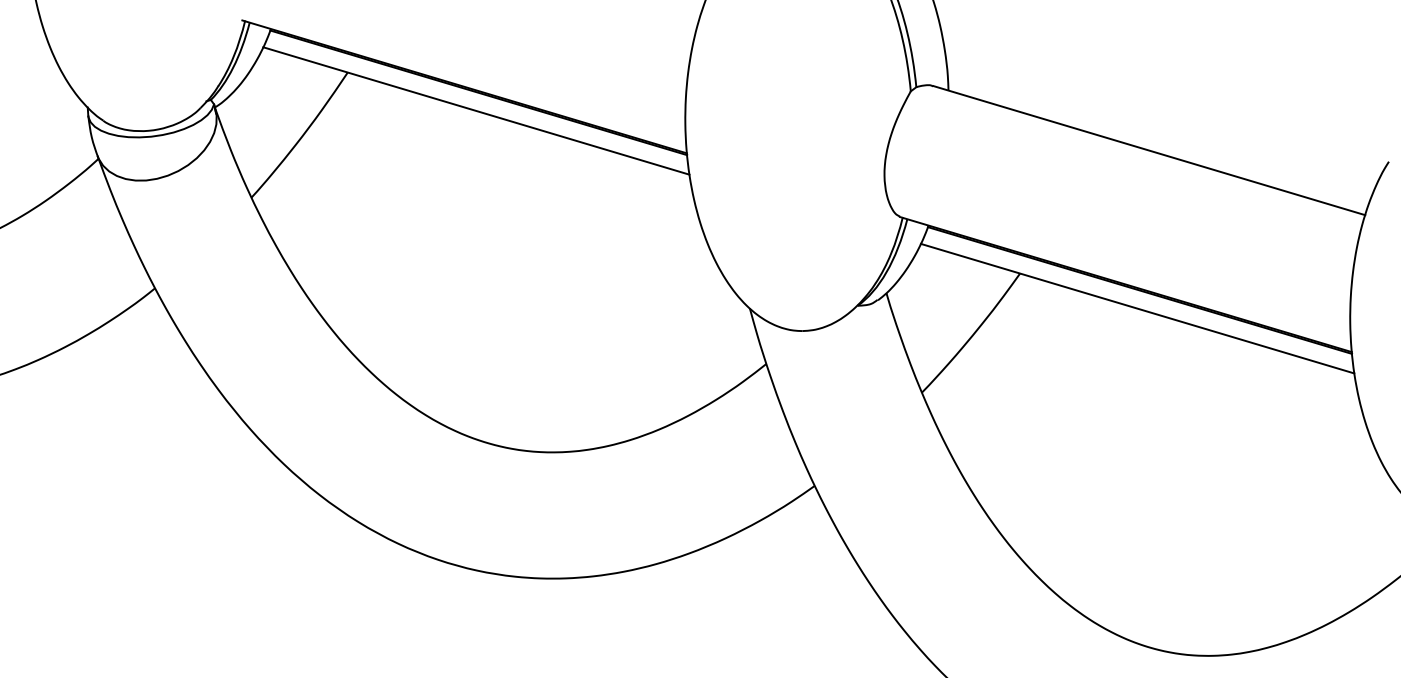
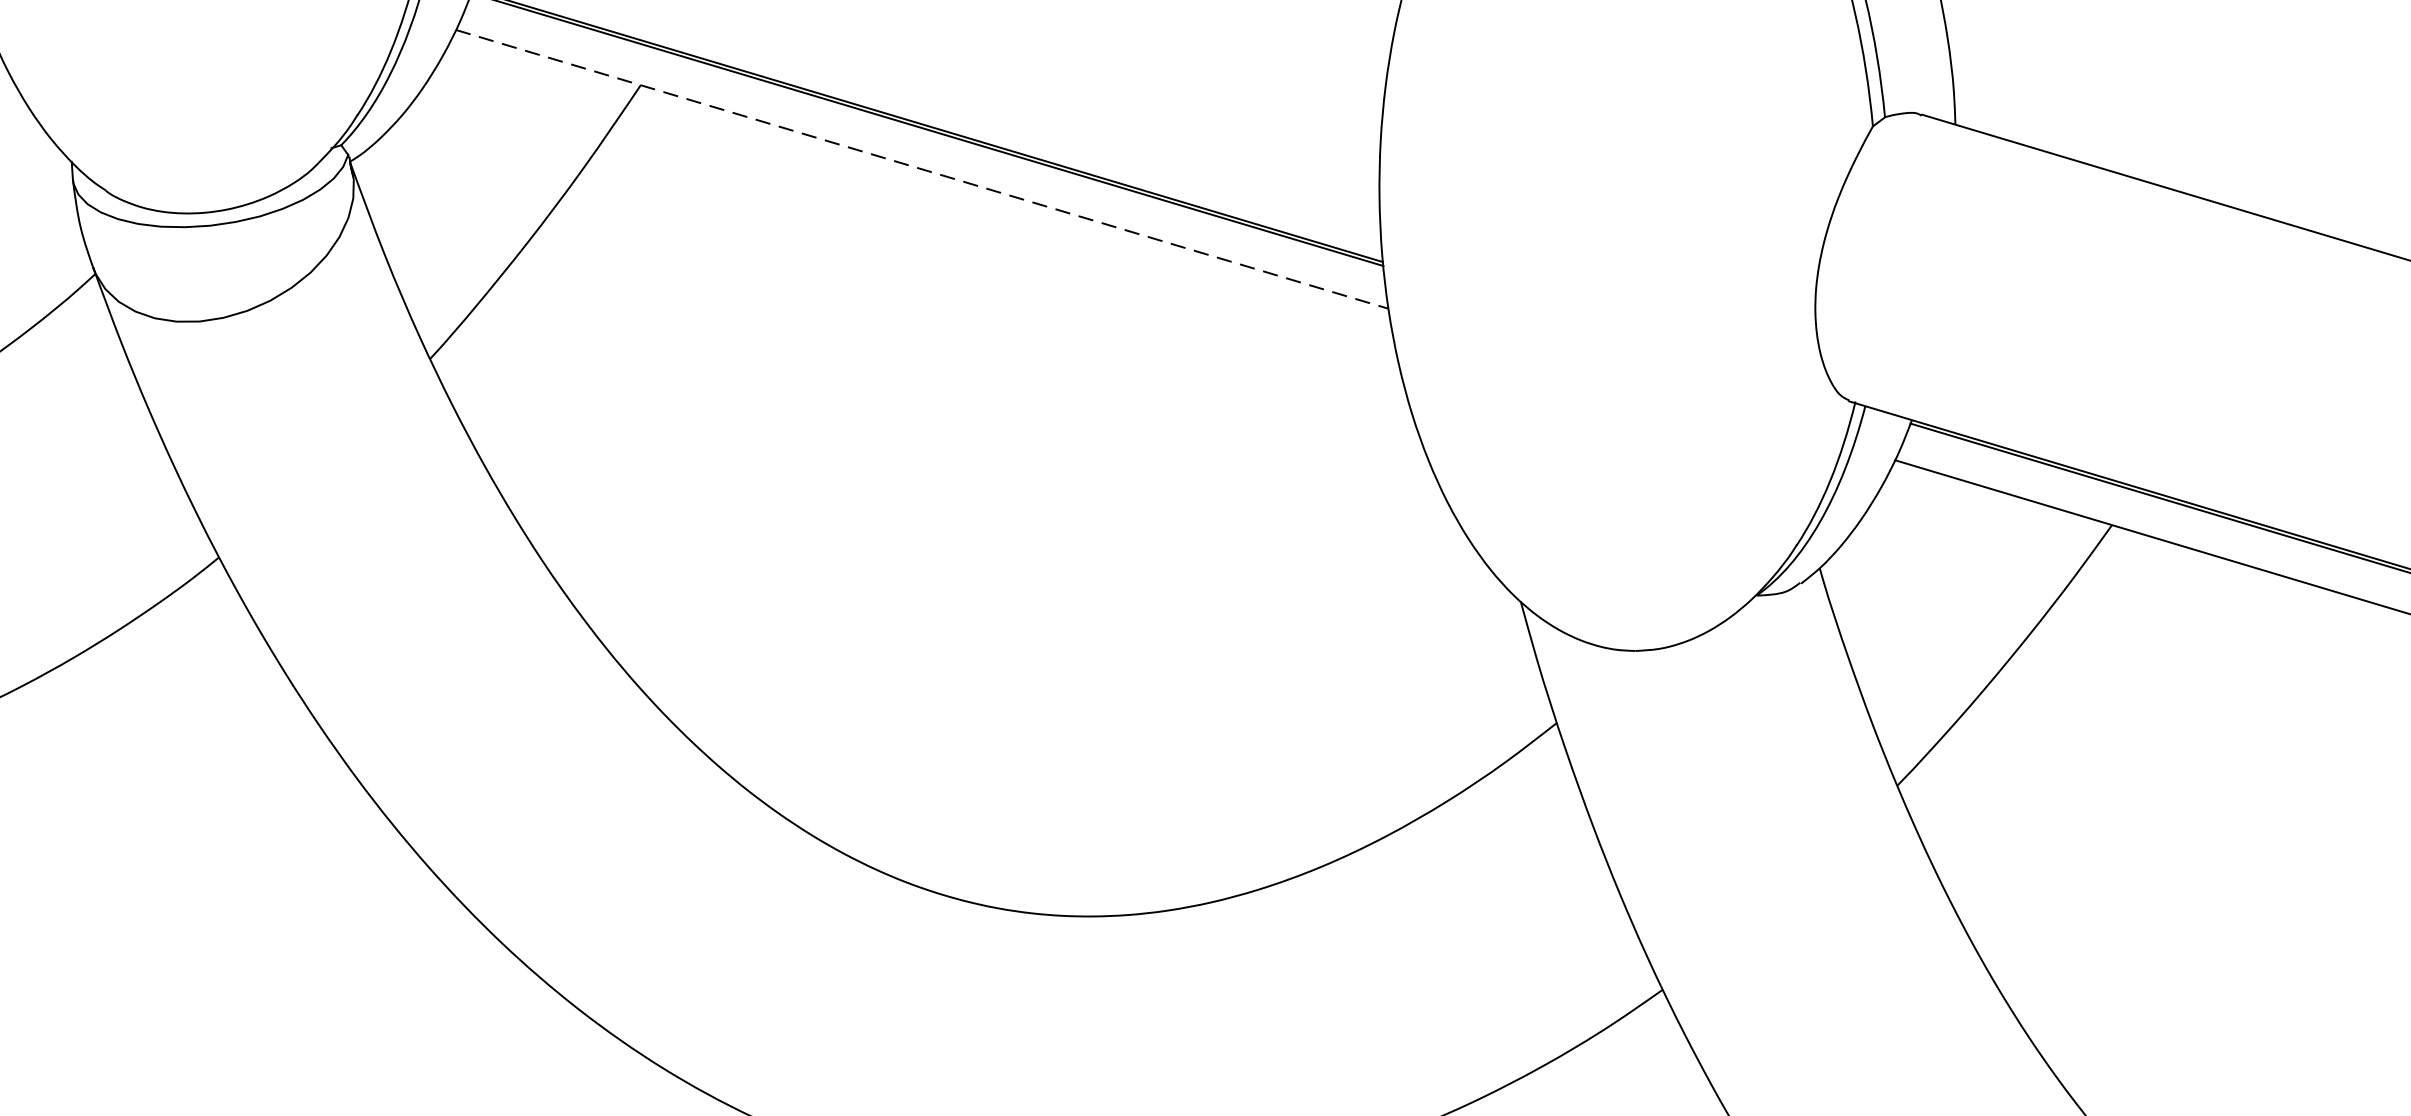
line: (476, 111) -> (922, 170), solid -> dashed

